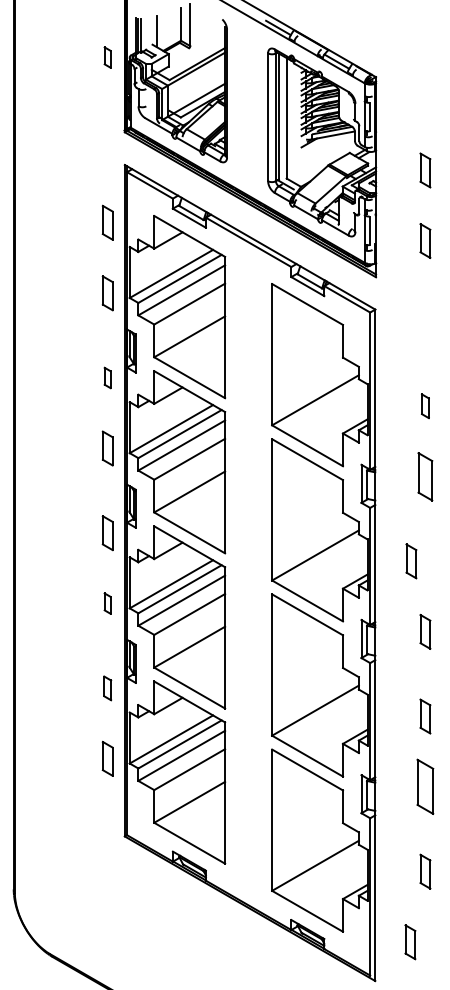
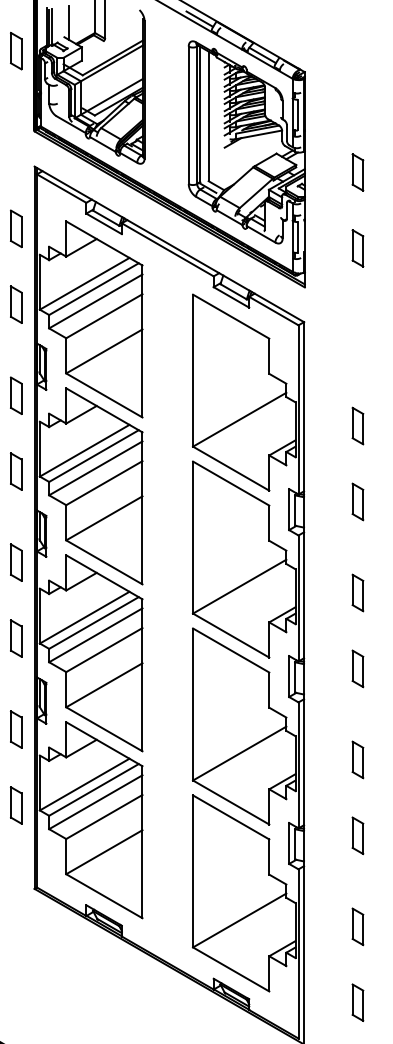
part: (107, 57) -> (15, 50), size x1.67
part: (107, 377) -> (15, 395), size x1.67
part: (425, 406) -> (358, 426), size x1.43
part: (425, 476) -> (358, 501), size x0.71
part: (411, 561) -> (358, 593), moved
part: (107, 603) -> (15, 638), size x1.67
part: (107, 688) -> (15, 729), size x1.43
part: (425, 787) -> (358, 836), size x0.62
part: (410, 942) -> (358, 1002), moved

